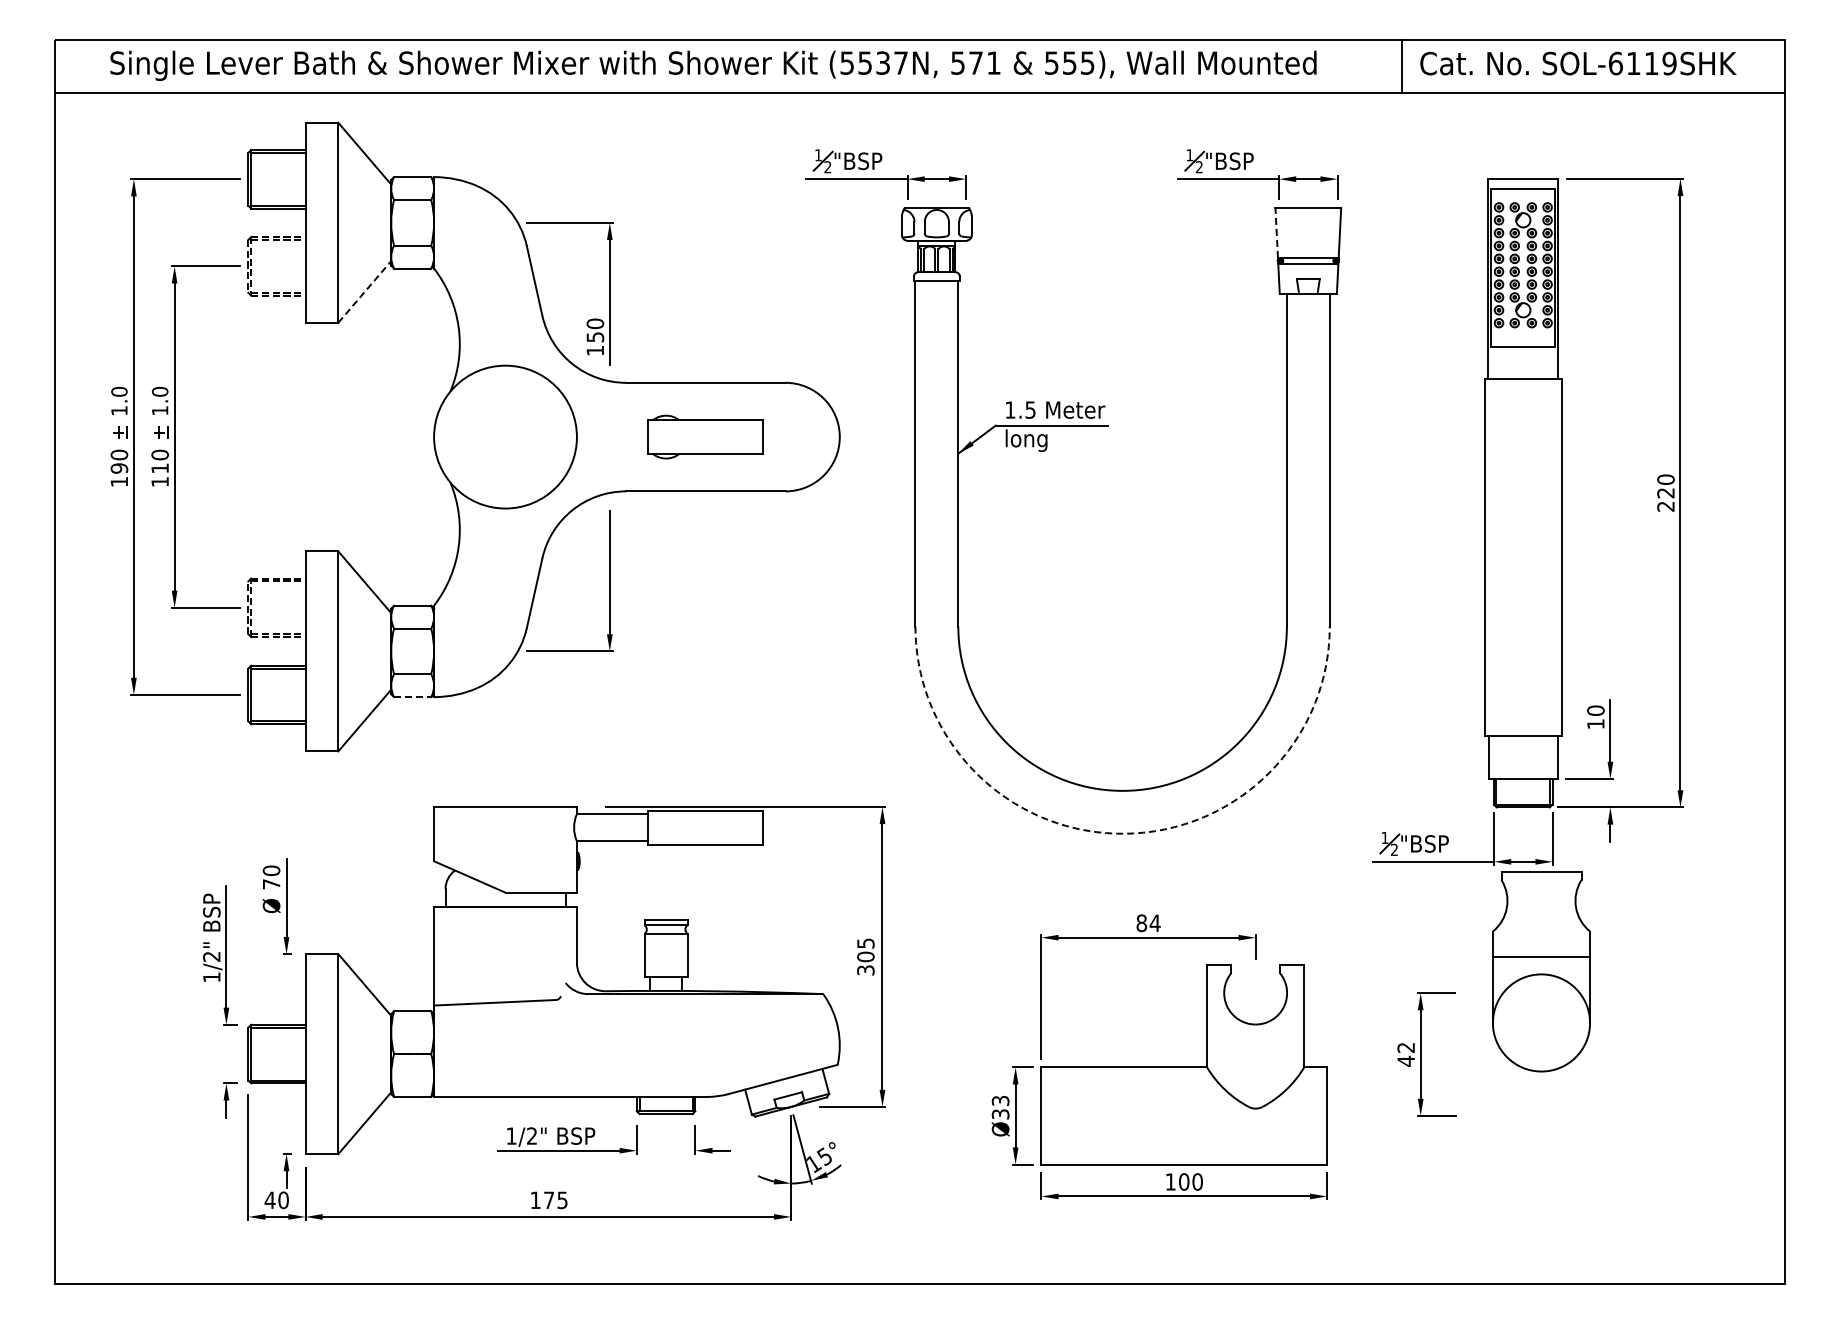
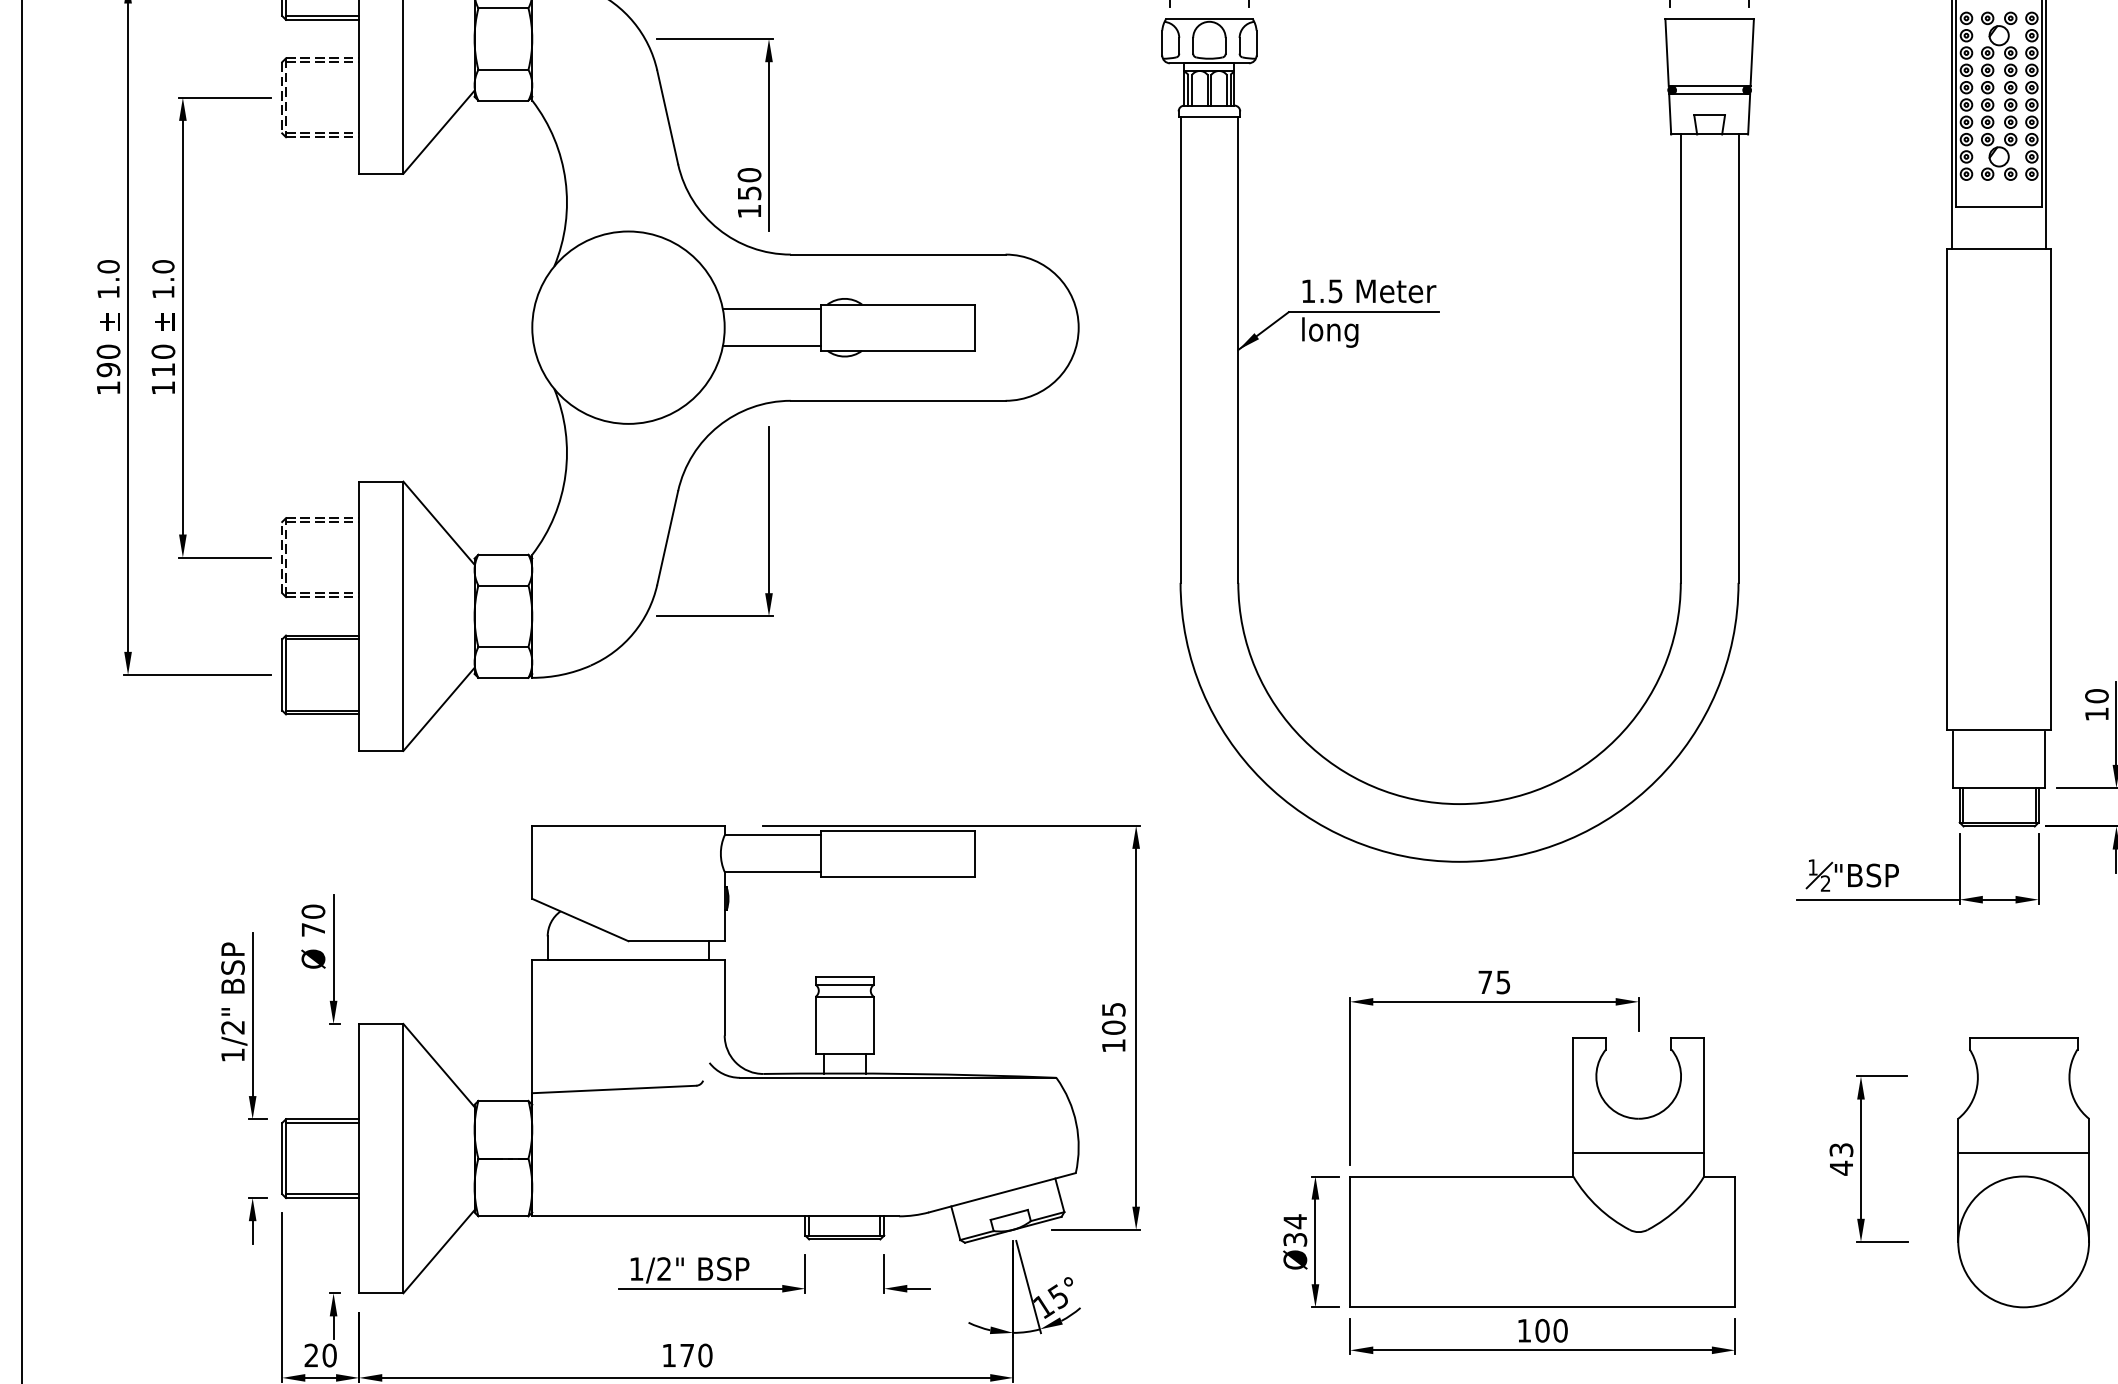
line: (1276, 232) -> (1666, 52), dashed -> solid
line: (364, 291) -> (438, 131), dashed -> solid
line: (611, 423) -> (771, 309), added
line: (611, 450) -> (771, 345), added
line: (412, 697) -> (503, 678), dashed -> solid
arc: (1122, 833) -> (1459, 861), dashed -> solid
text: (1148, 923) -> (1494, 982), 84 -> 75
text: (865, 970) -> (1113, 1046), 305 -> 105
part: (1541, 971) -> (2023, 1172), moved
text: (1406, 1047) -> (1841, 1149), 42 -> 43
line: (1255, 1050) -> (1638, 1153), added
text: (1000, 1100) -> (1295, 1221), Ø33 -> Ø34
text: (269, 1199) -> (310, 1354), 40 -> 20
text: (562, 1200) -> (705, 1355), 175 -> 170

